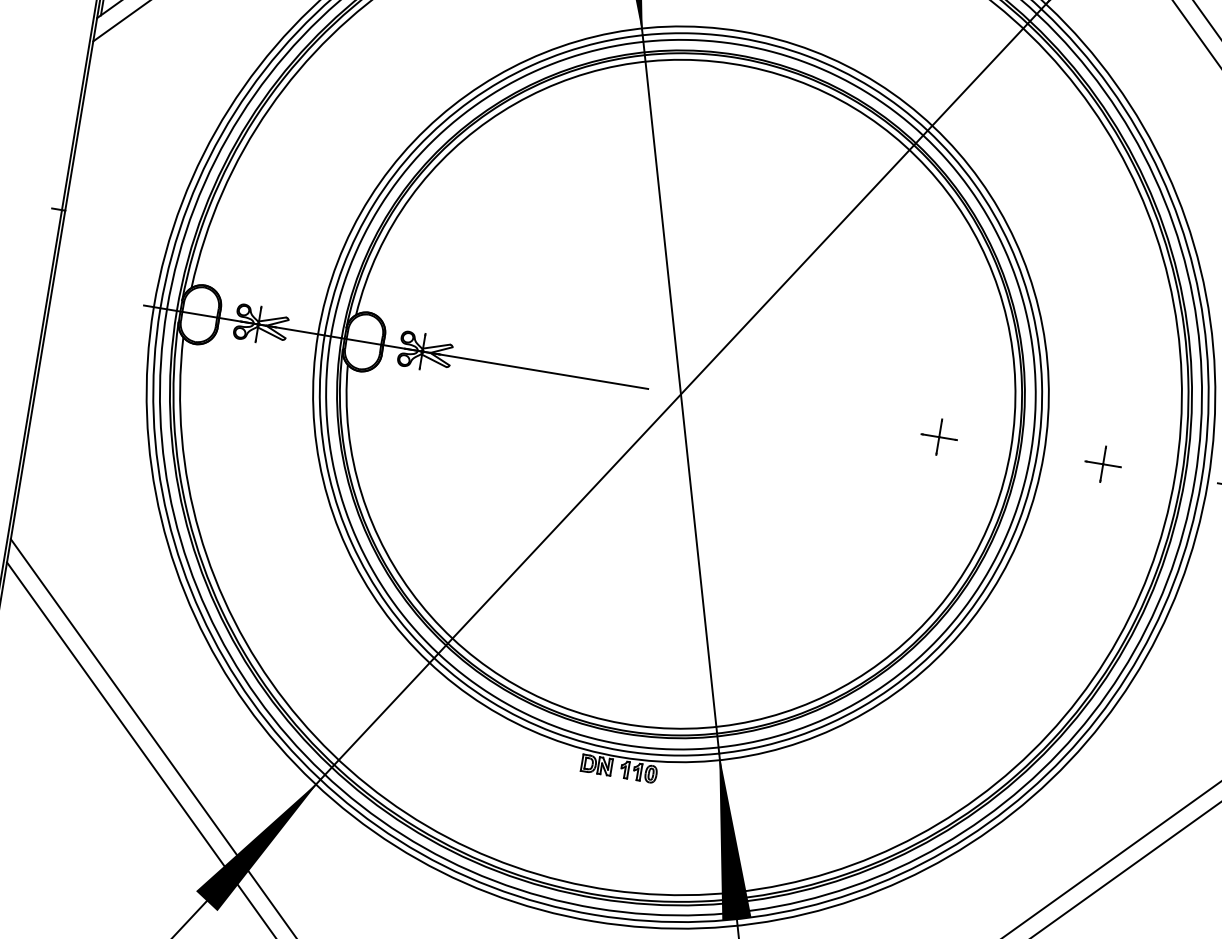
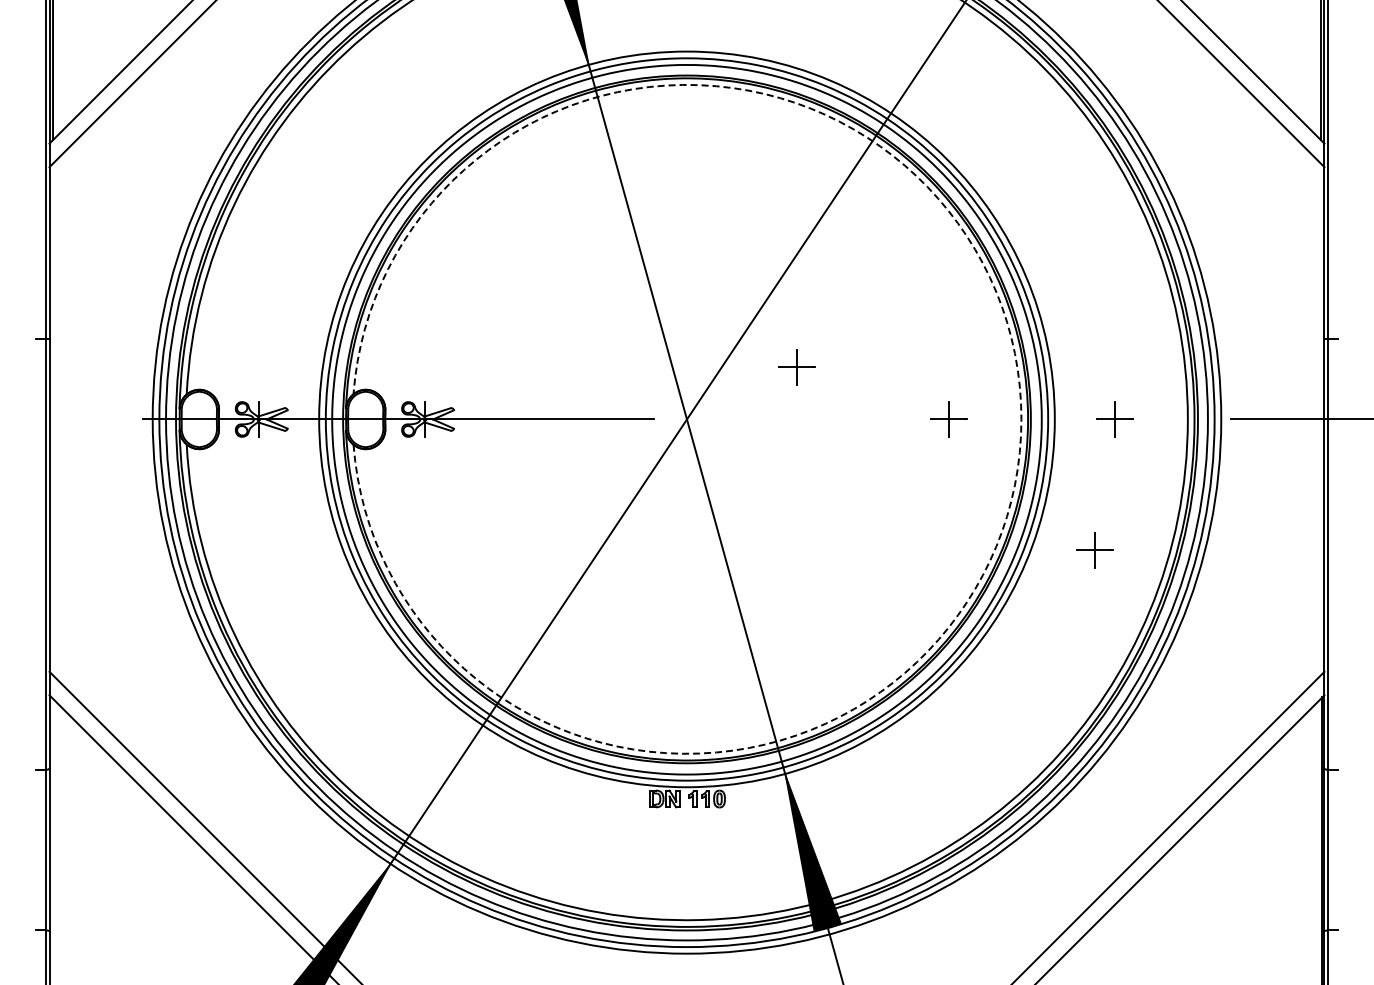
part: (797, 361) -> (796, 367), added
arc: (1010, 449) -> (1021, 419), solid -> dashed
part: (1061, 590) -> (1094, 550), added

